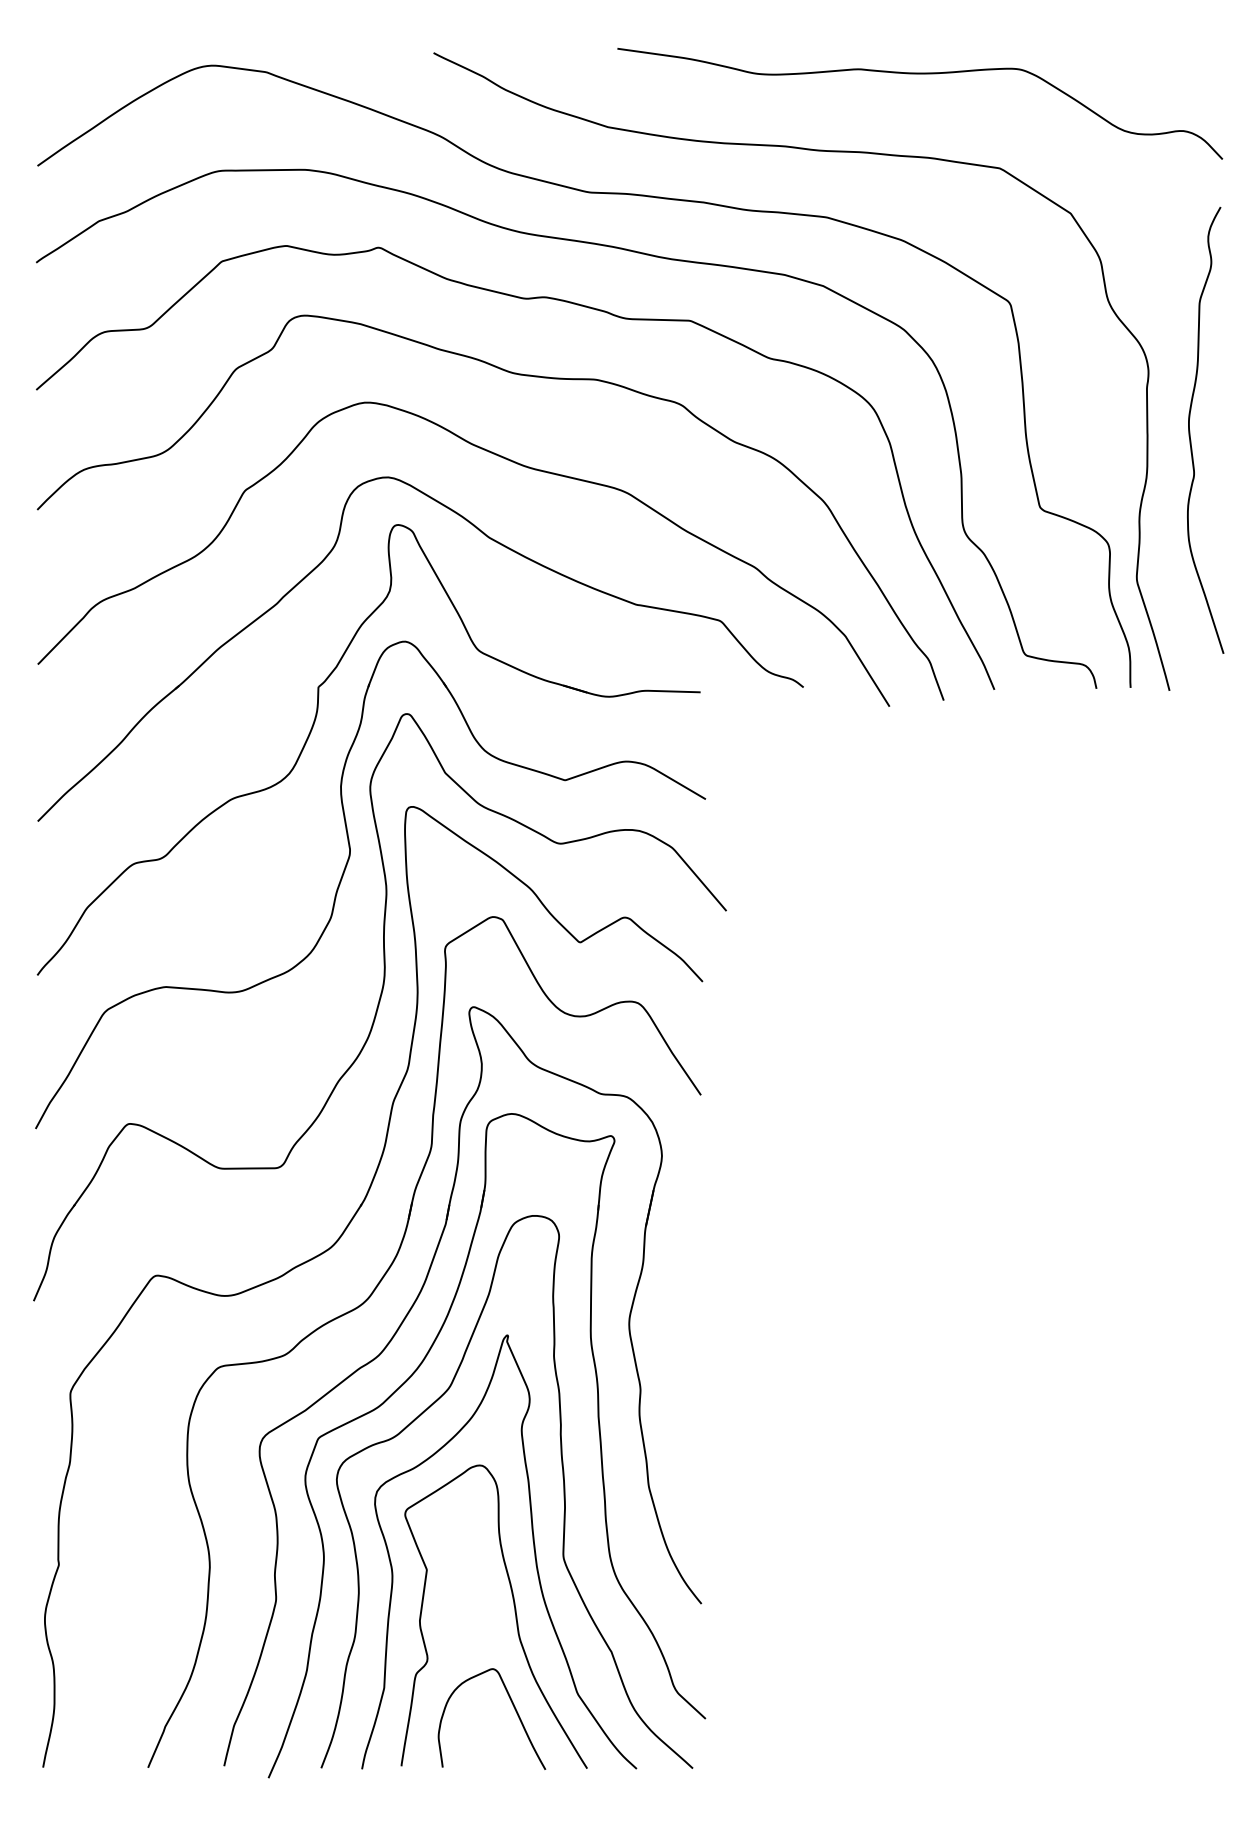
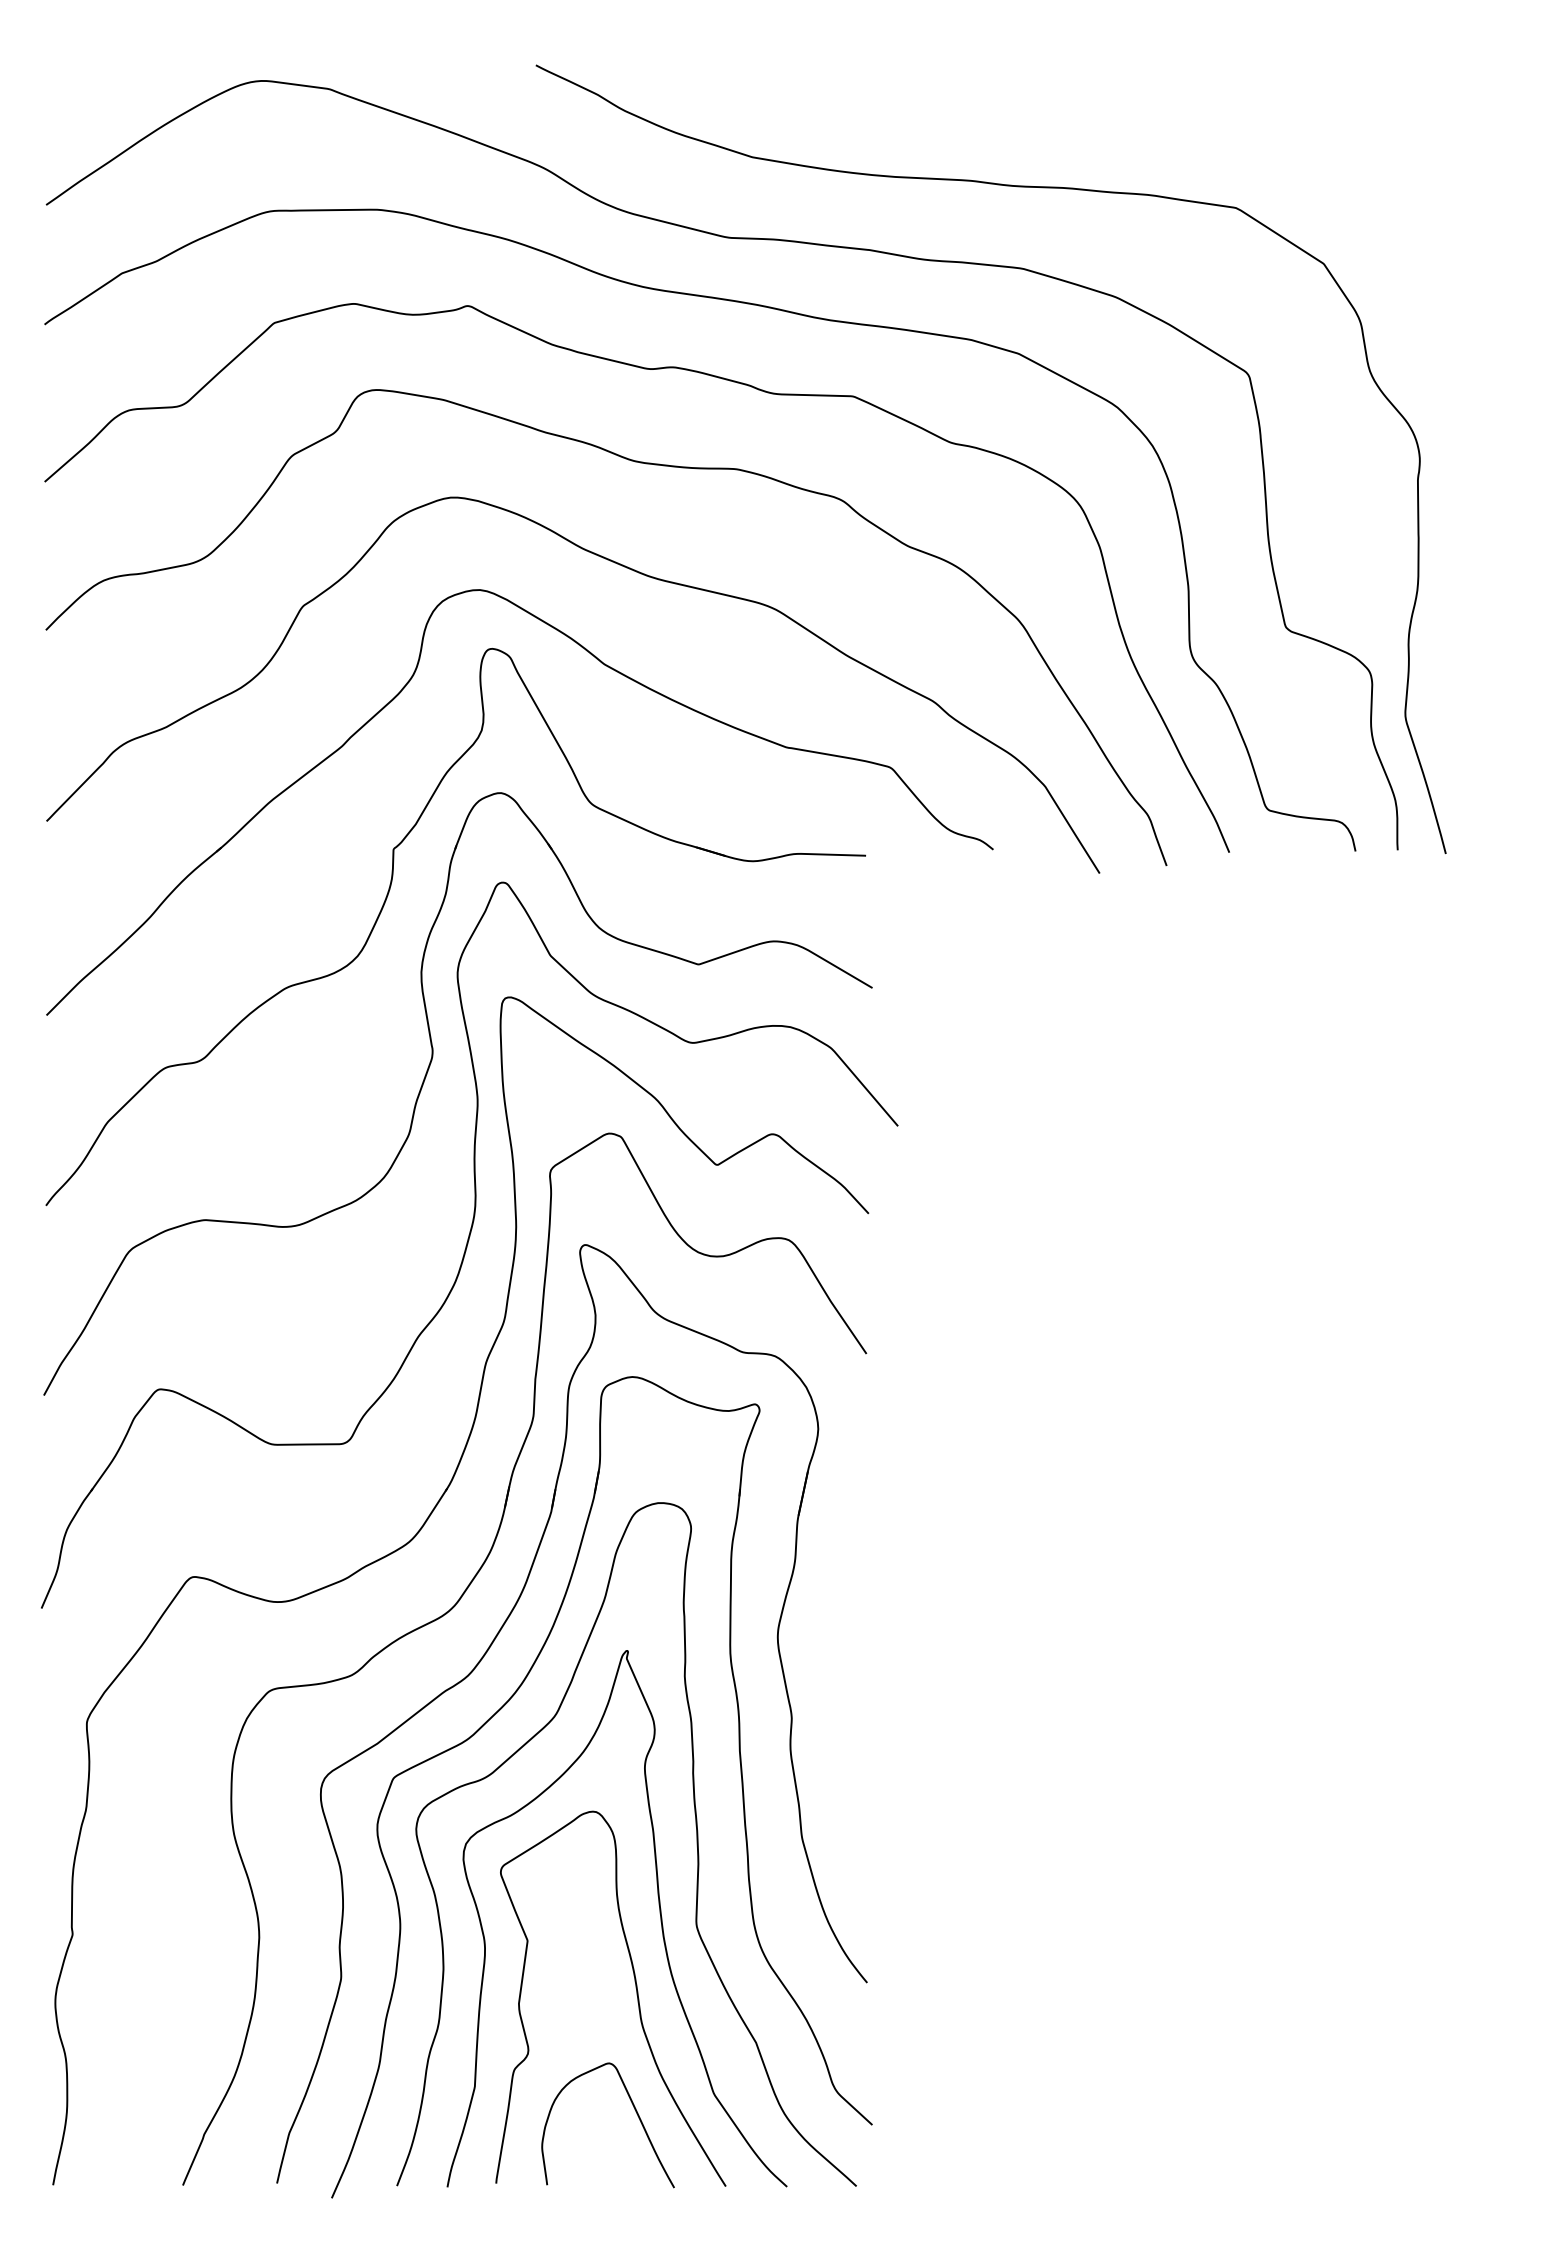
curve: (920, 74) -> (1137, 91), removed
curve: (1190, 431) -> (1471, 533), removed

